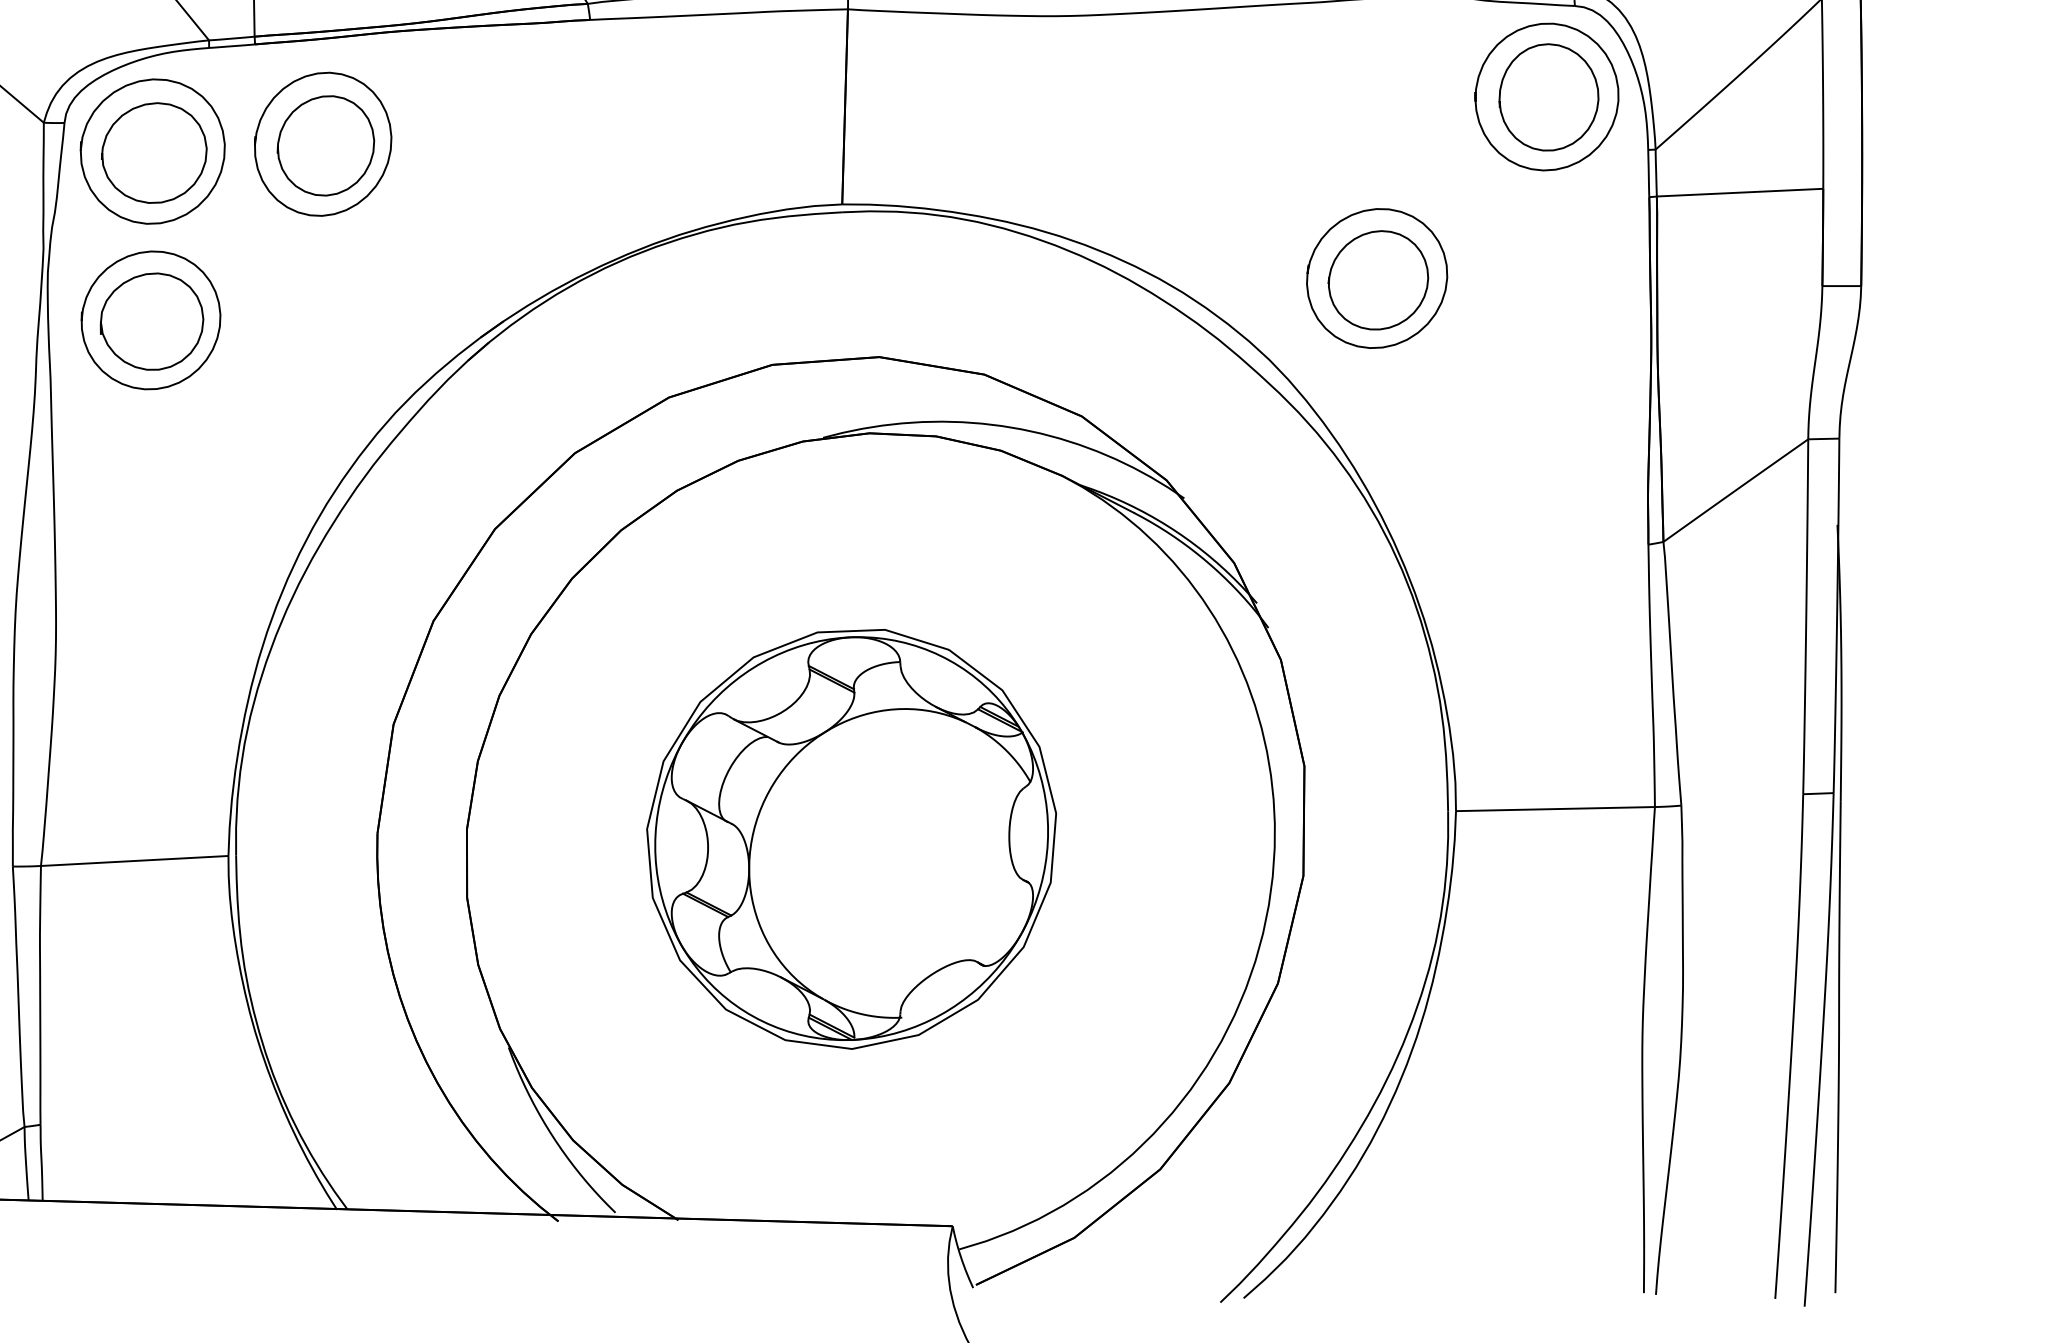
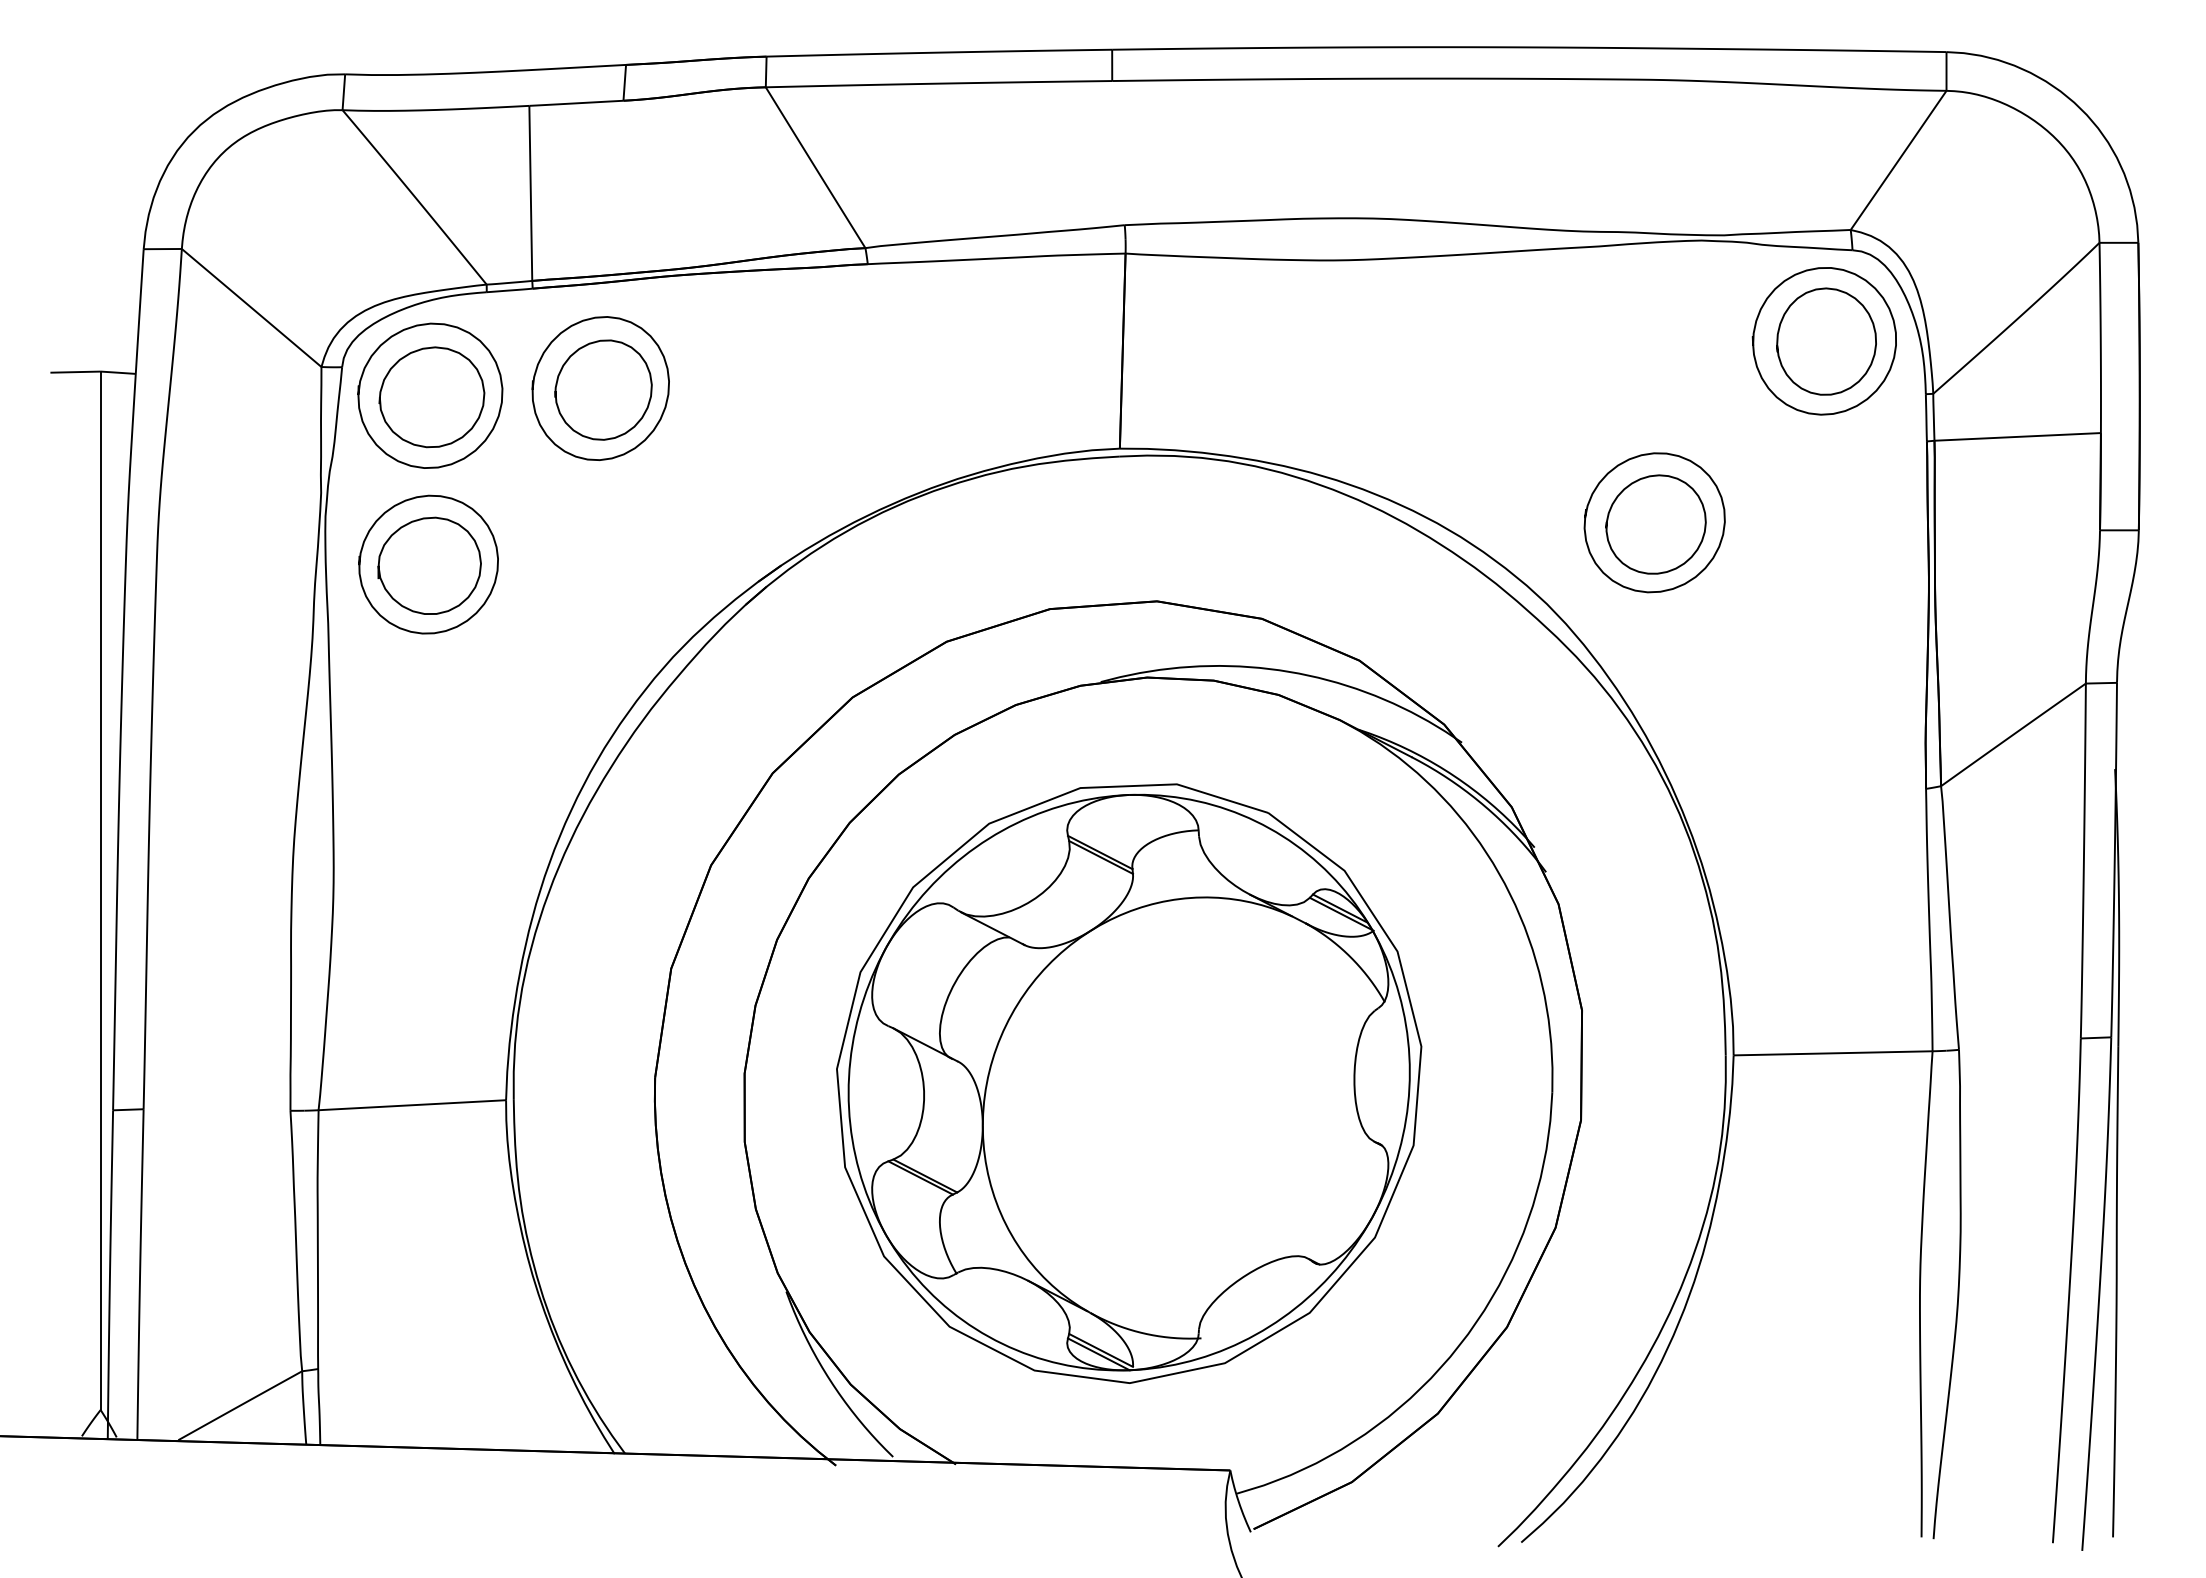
part: (851, 839) -> (1129, 1083), size x1.43

